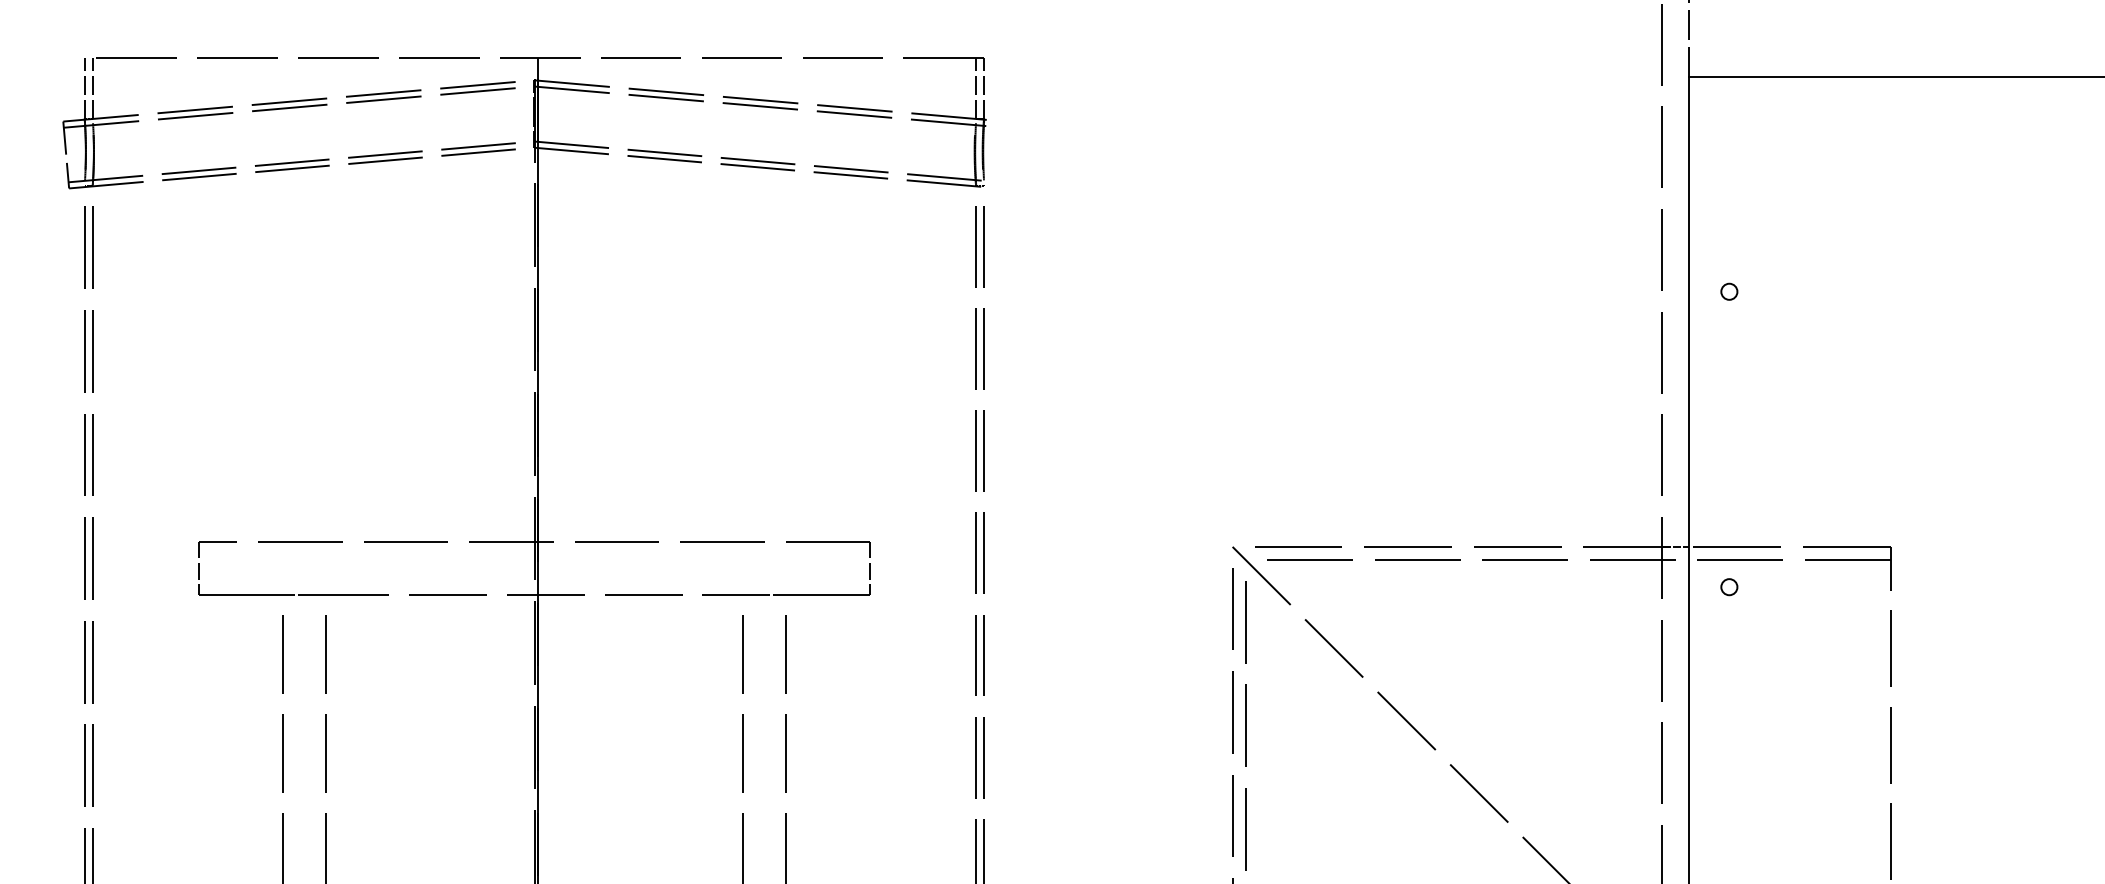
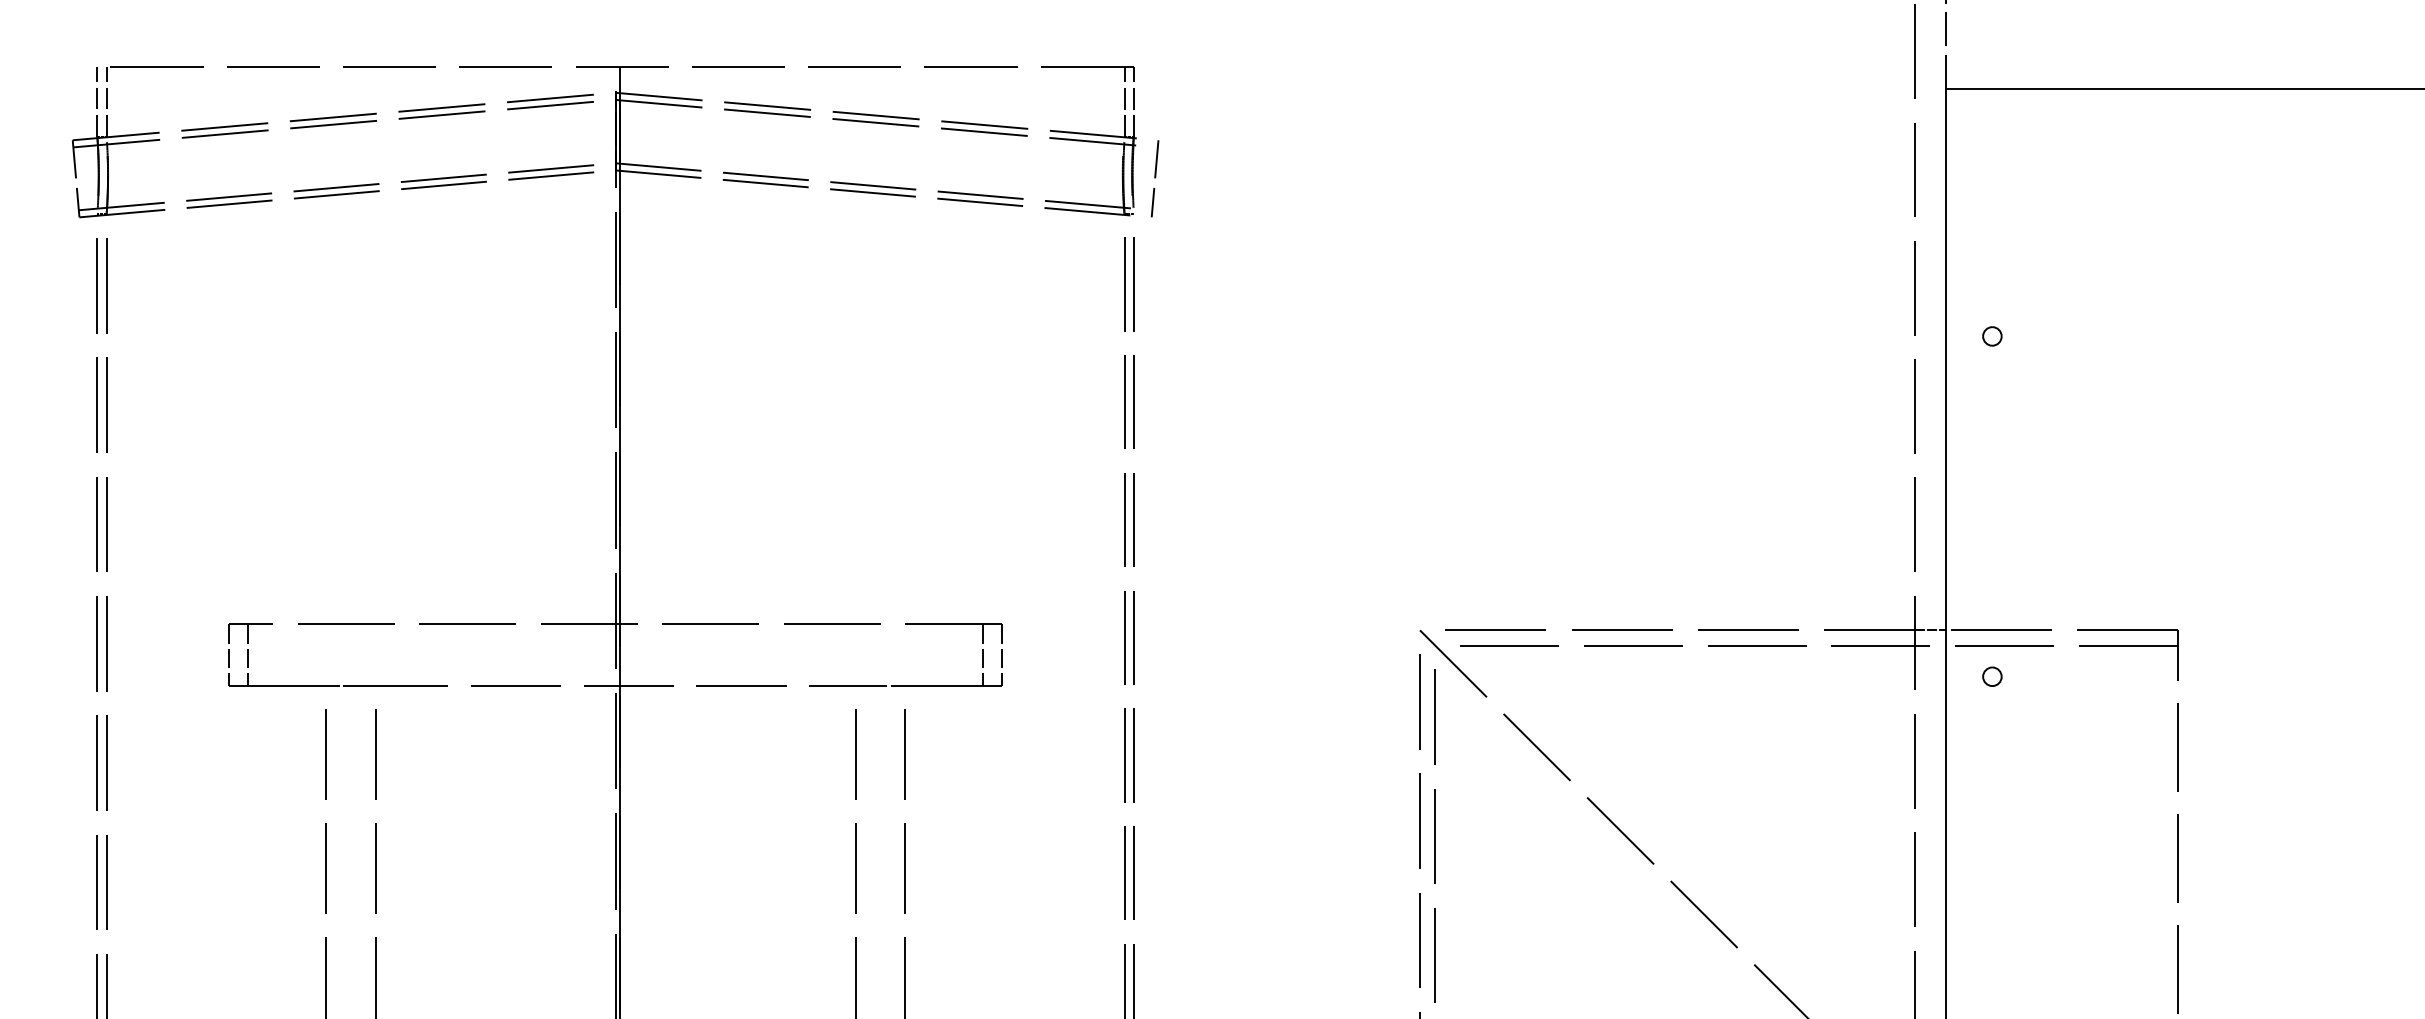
line: (1002, 154) -> (1154, 178), added
line: (215, 568) -> (248, 655), added
line: (853, 568) -> (983, 655), added

